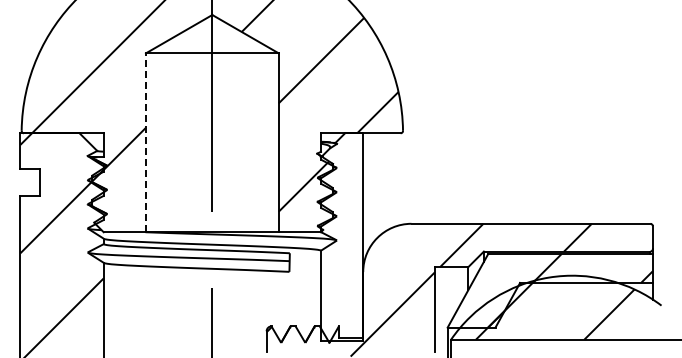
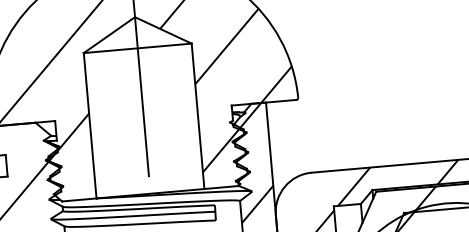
line: (145, 142) -> (89, 125), dashed -> solid
hatch: (341, 205) -> (253, 162), added

